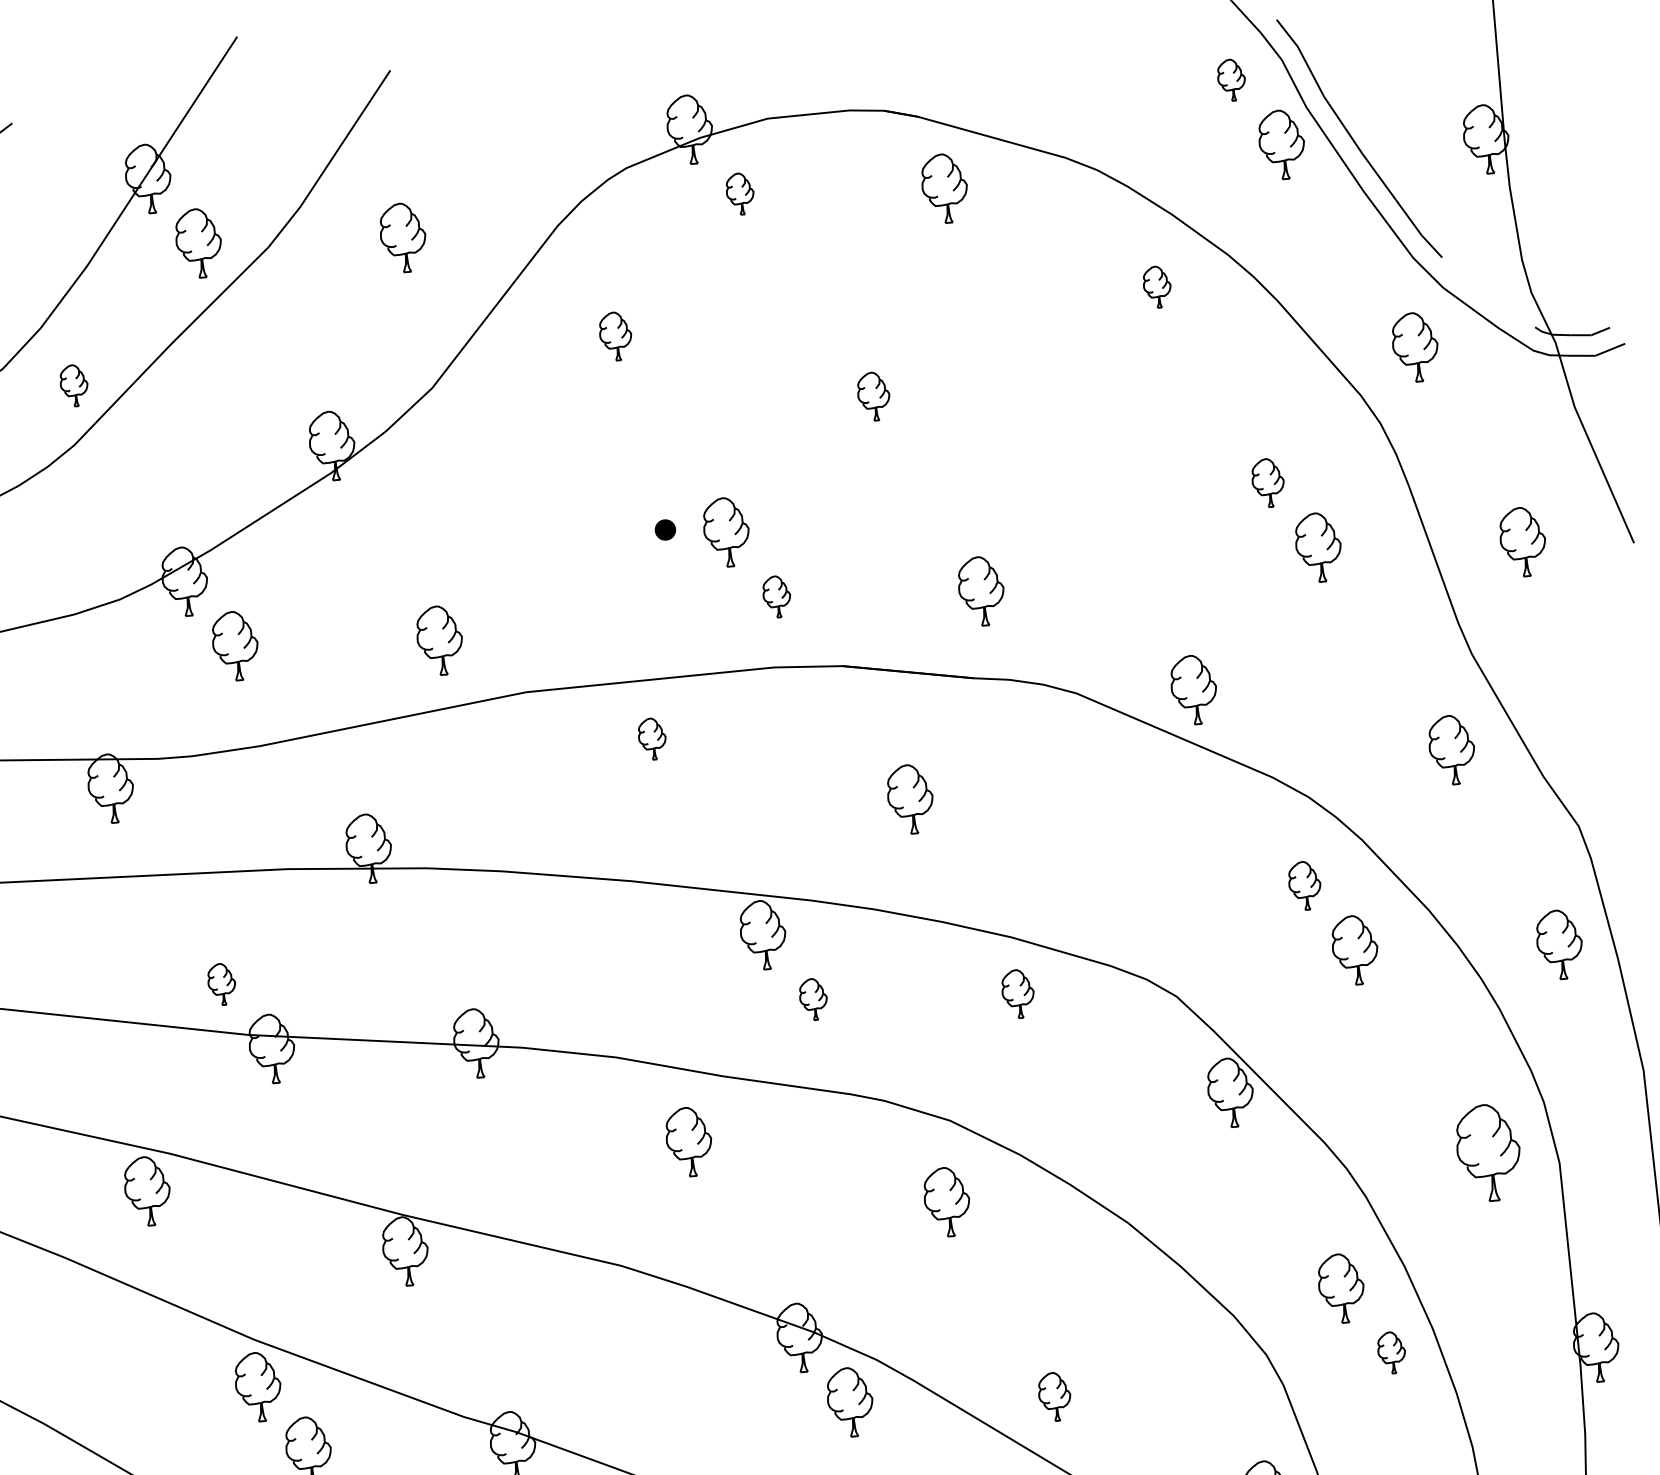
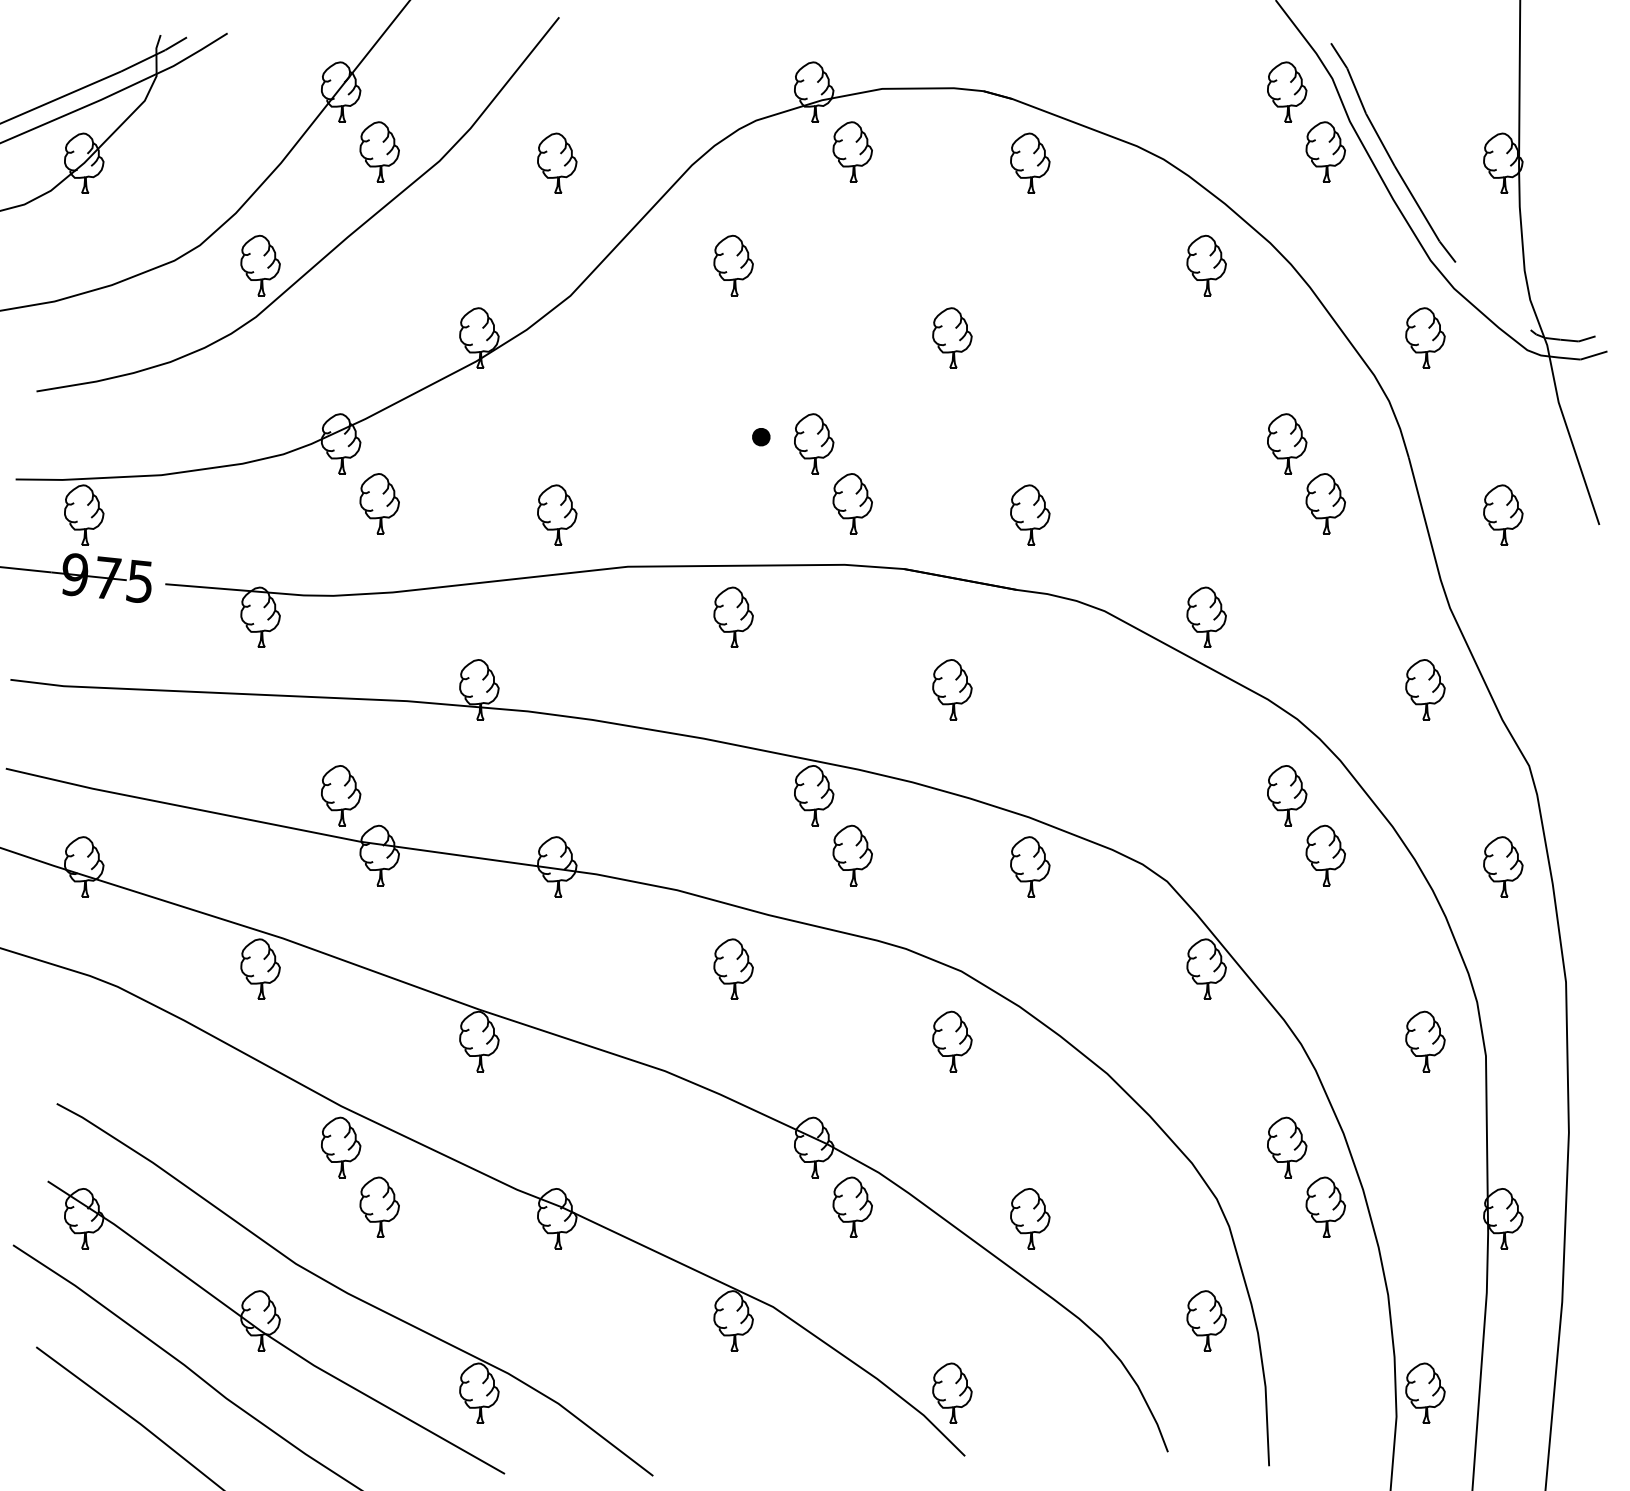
part: (1231, 79) -> (1287, 91), size x1.67
part: (740, 193) -> (852, 151), size x1.67
part: (1157, 287) -> (1206, 265), size x1.67
part: (615, 336) -> (733, 265), size x1.43
part: (74, 385) -> (260, 265), size x1.67
part: (873, 395) -> (952, 337), size x1.43
part: (1268, 482) -> (1287, 443), size x1.43
part: (776, 596) -> (852, 503), size x1.67
part: (652, 738) -> (733, 616), size x1.67
part: (1305, 885) -> (1287, 795), size x1.43
part: (222, 983) -> (341, 795), size x1.67
part: (1018, 993) -> (1030, 866), size x1.43
part: (813, 999) -> (852, 855), size x1.67
part: (1488, 1152) -> (1425, 1041), size x0.71
part: (1391, 1352) -> (1325, 1206), size x1.67
part: (1055, 1396) -> (1030, 1218), size x1.43

